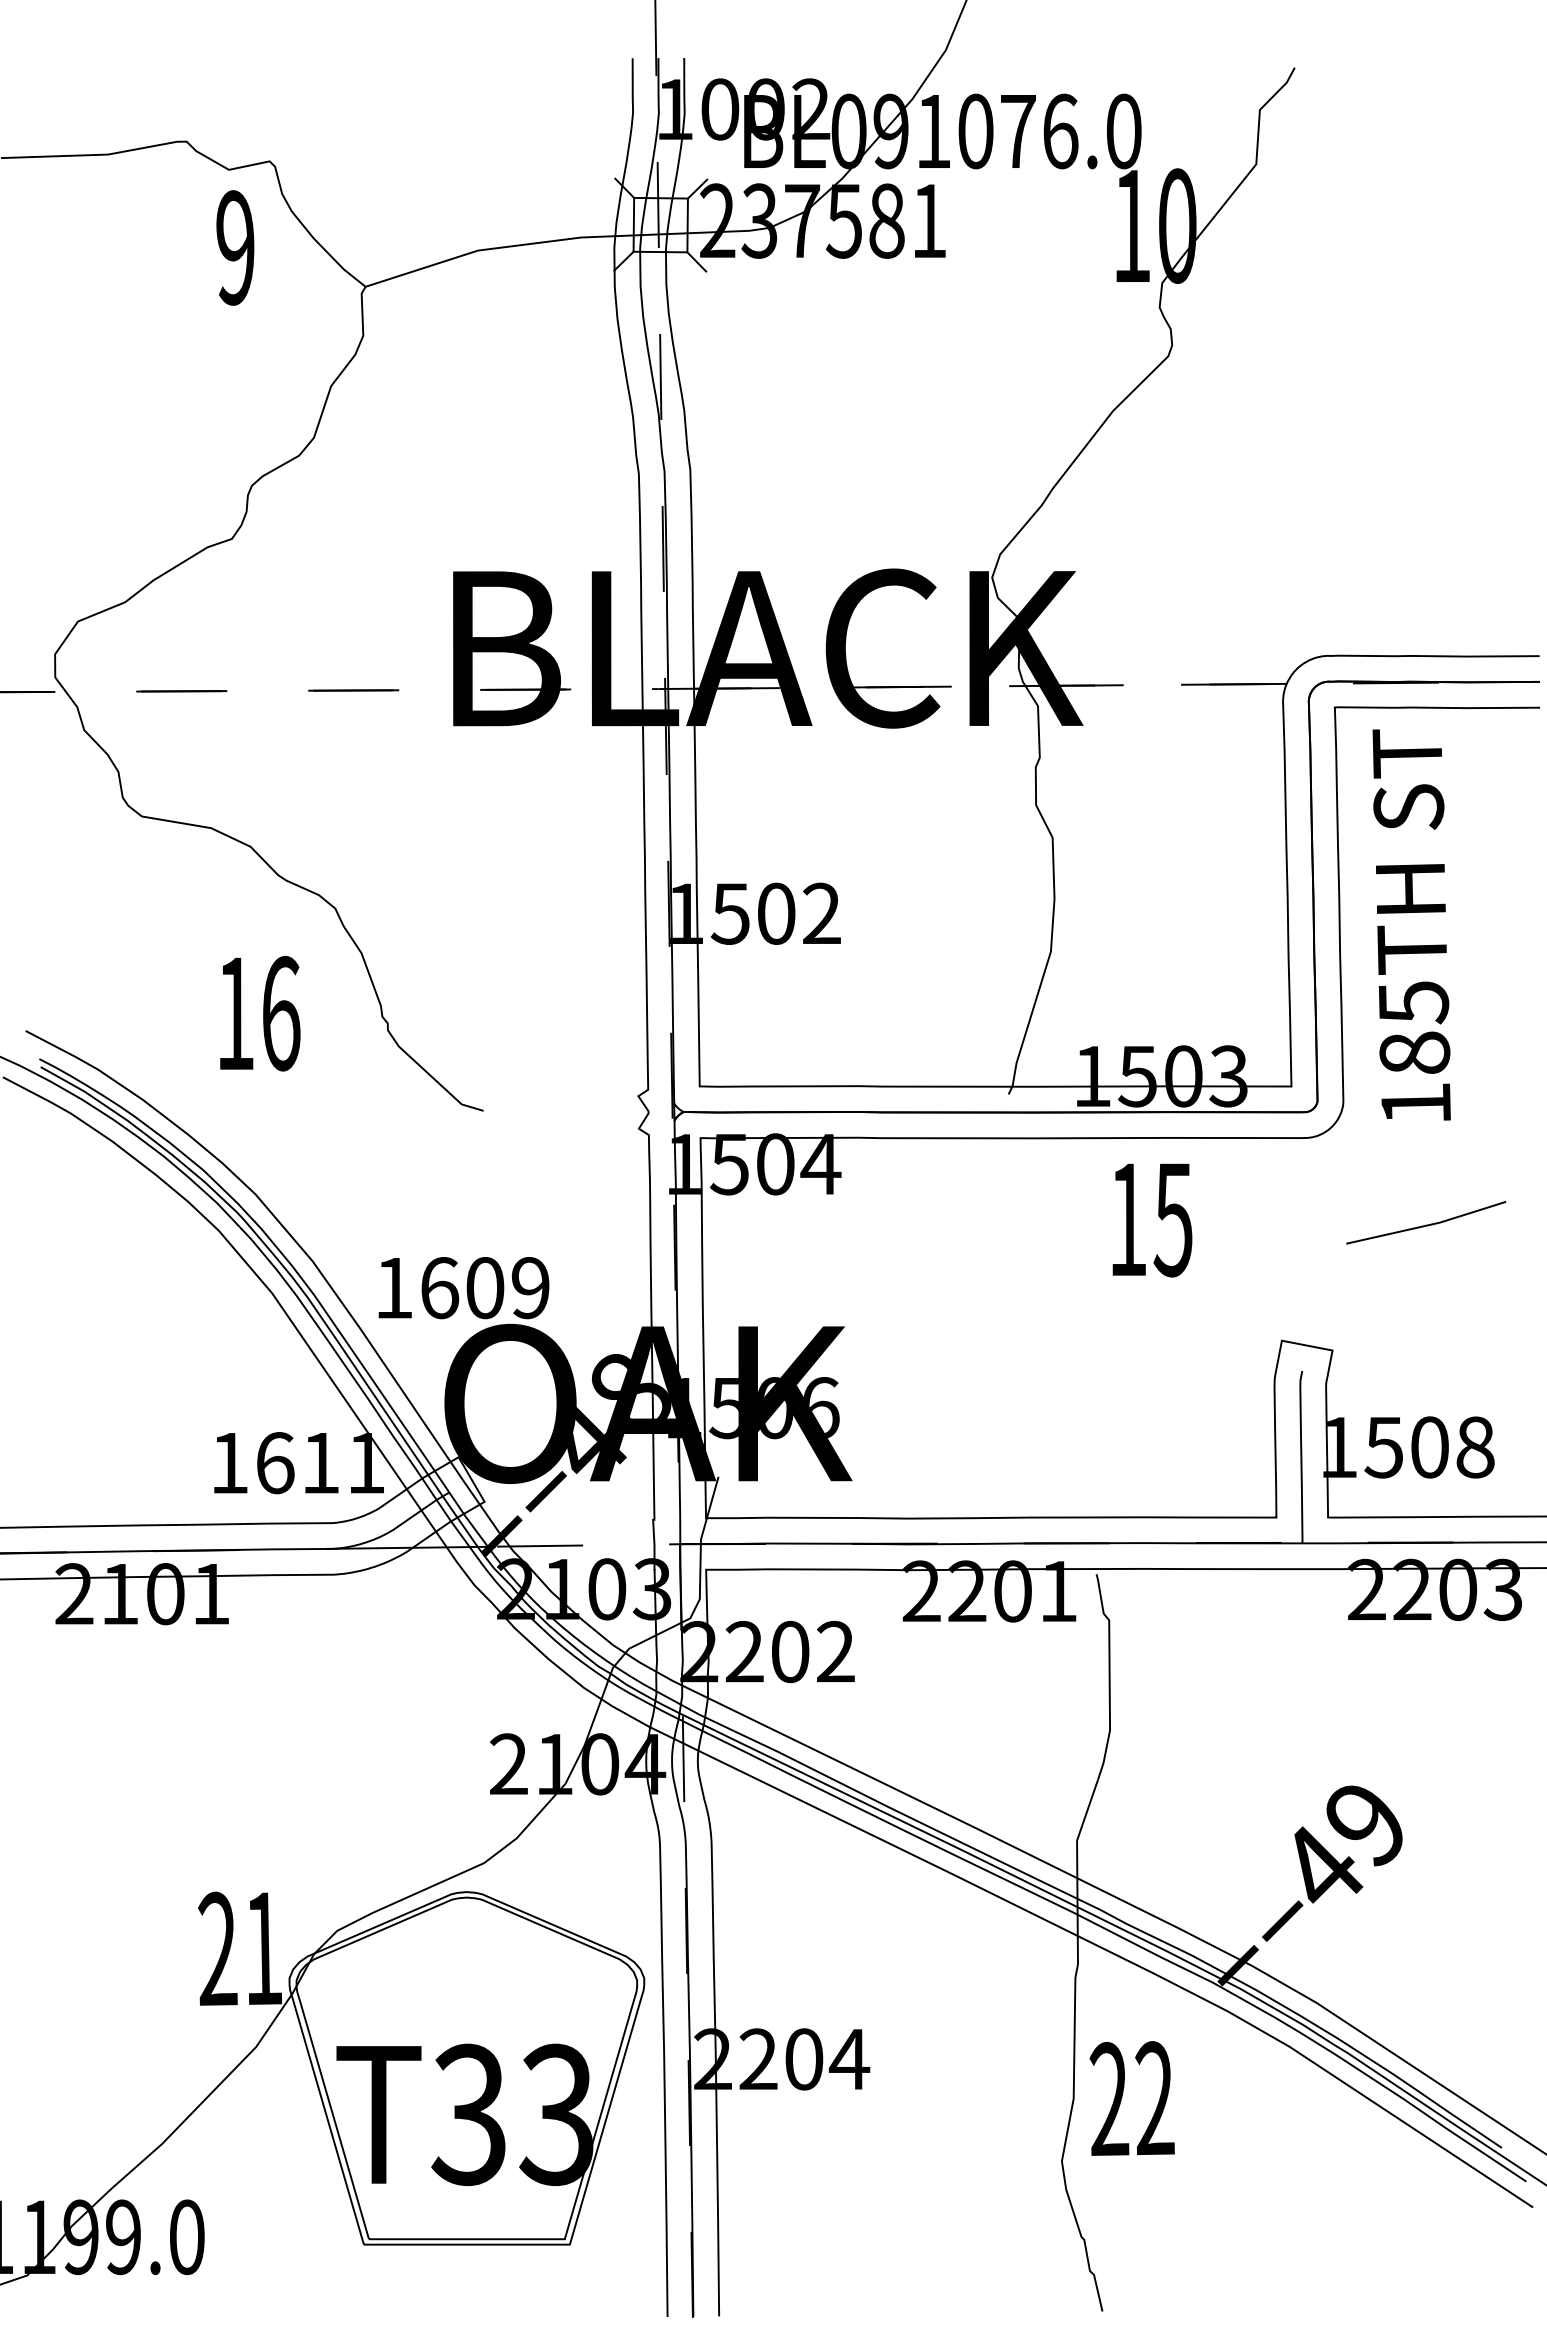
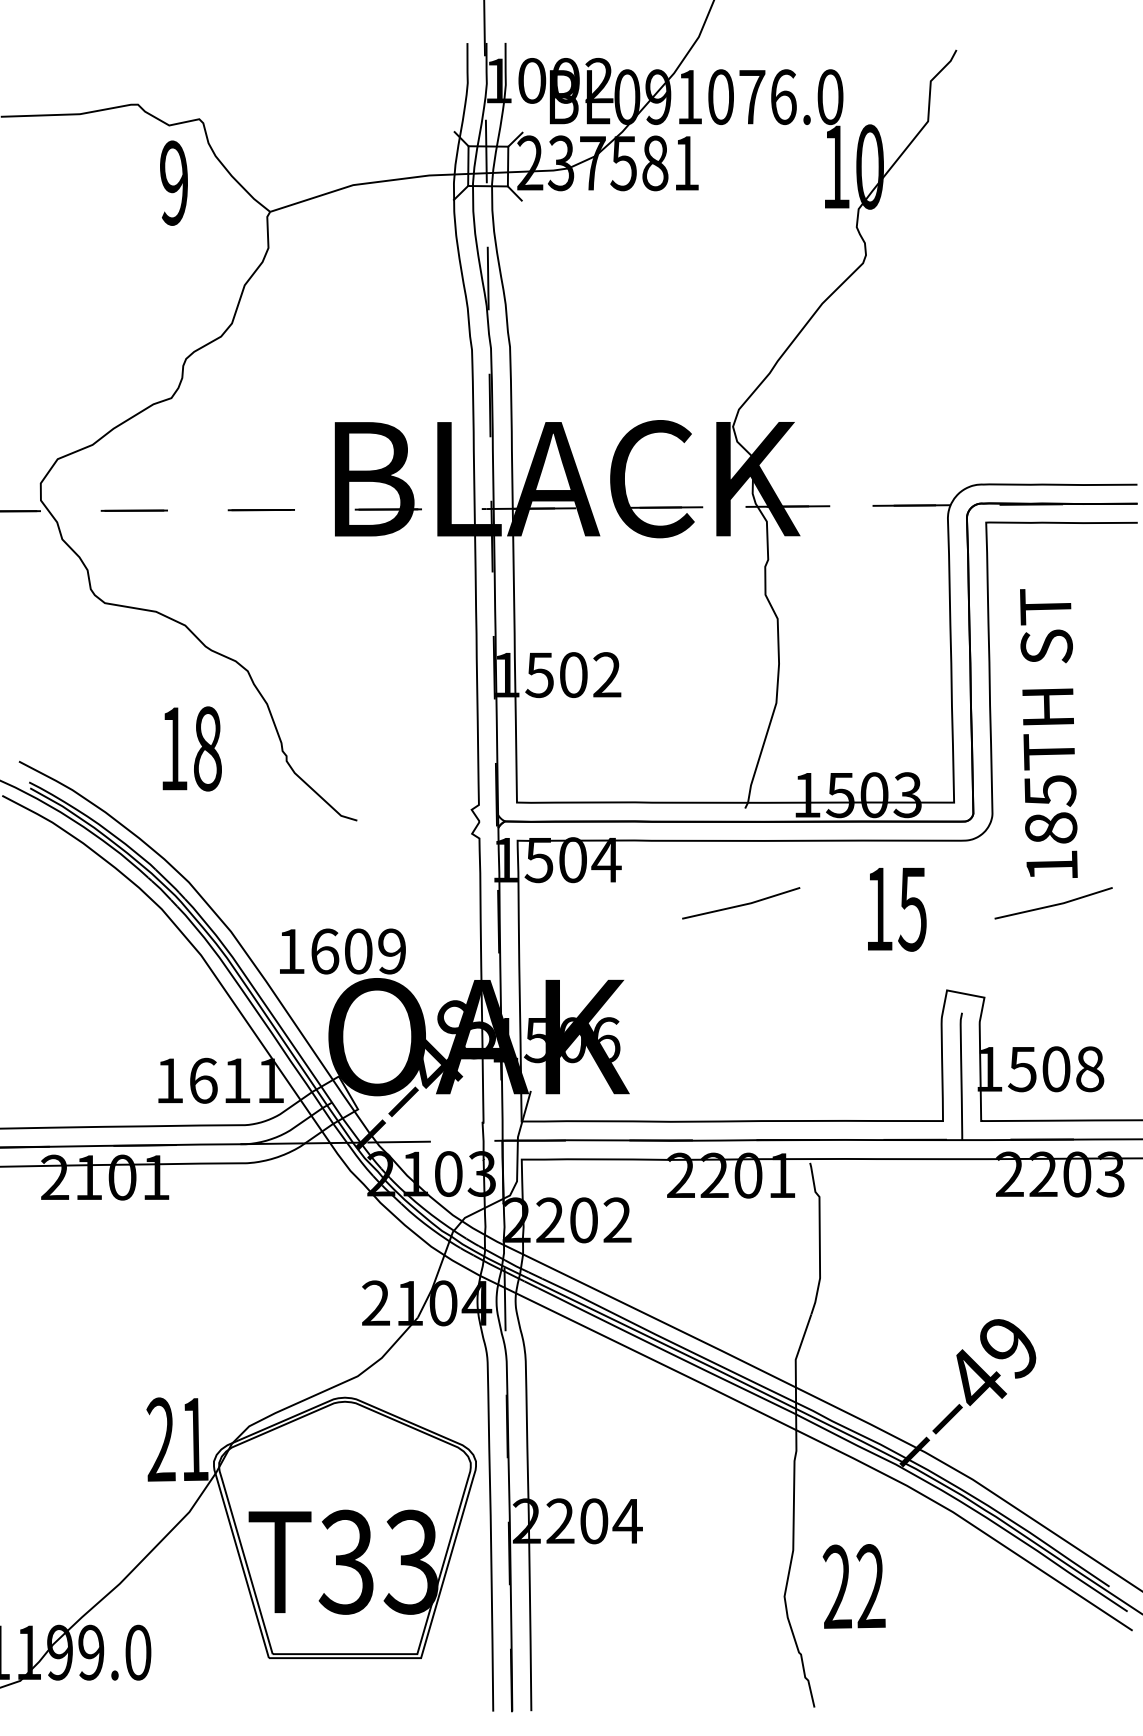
text: (1411, 924) -> (1048, 733), moved
text: (281, 1013) -> (208, 748), 16 -> 18
text: (1152, 1220) -> (897, 909), moved
line: (1003, 1224) -> (741, 904), added
text: (1131, 2098) -> (853, 1586), moved

